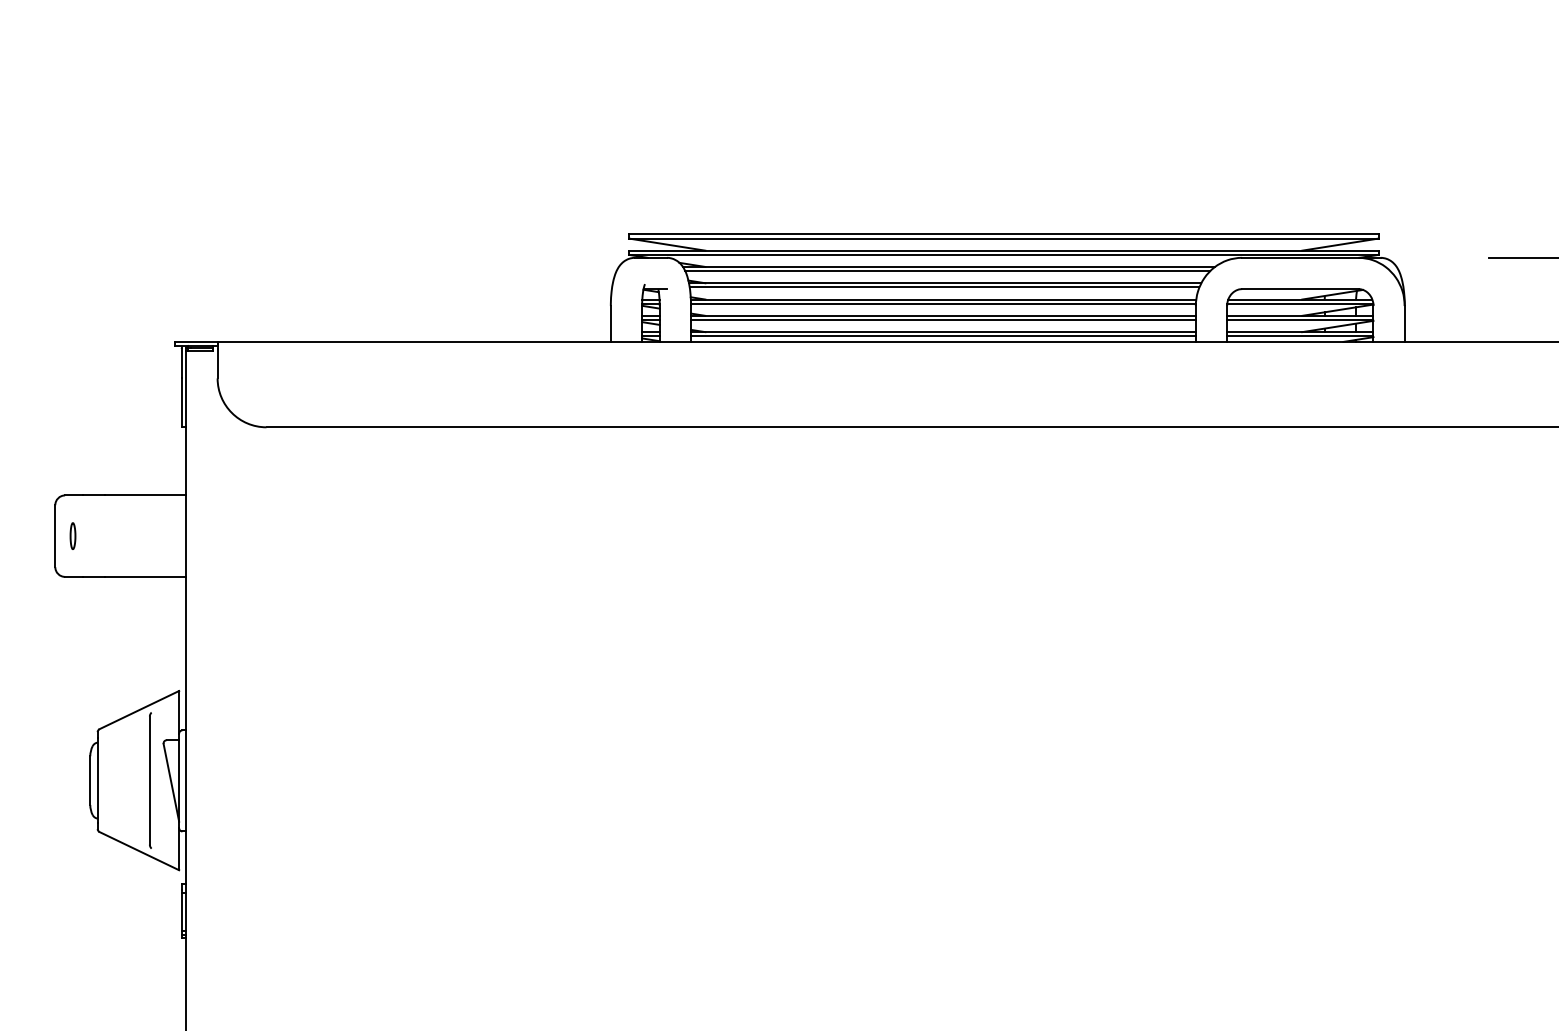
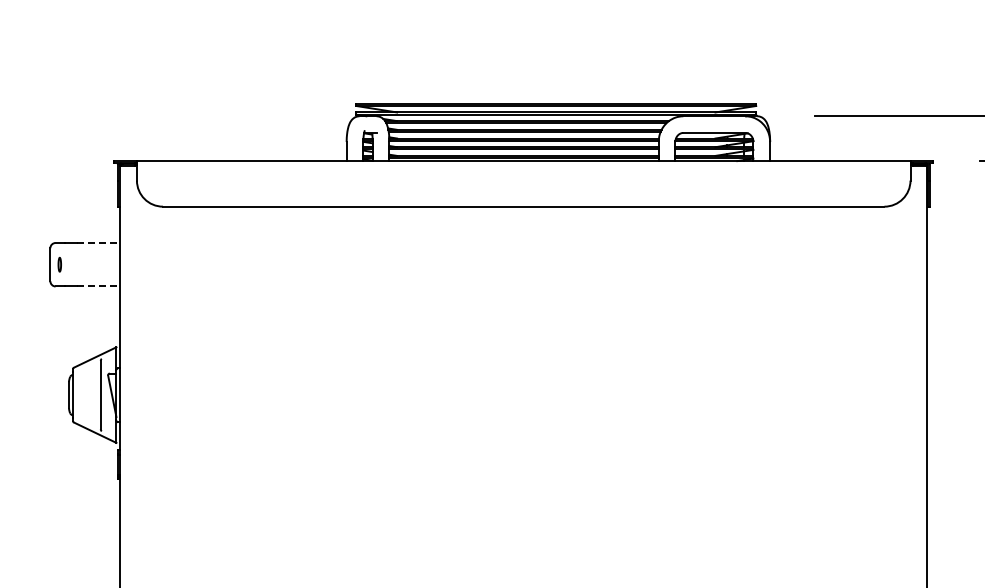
line: (145, 496) -> (98, 243), solid -> dashed
line: (145, 576) -> (98, 286), solid -> dashed

